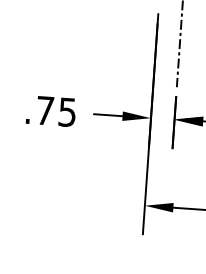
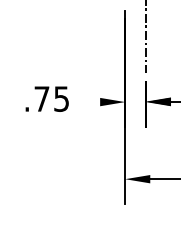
text: (50, 110) -> (46, 98), moved
line: (108, 115) -> (87, 102), removed

